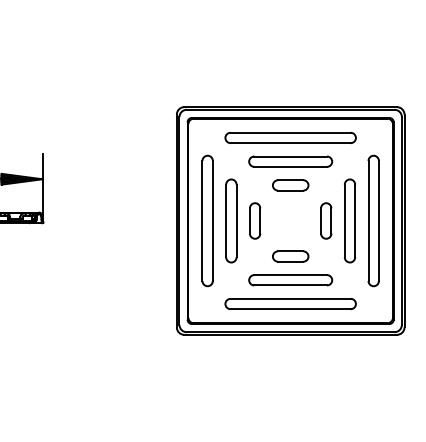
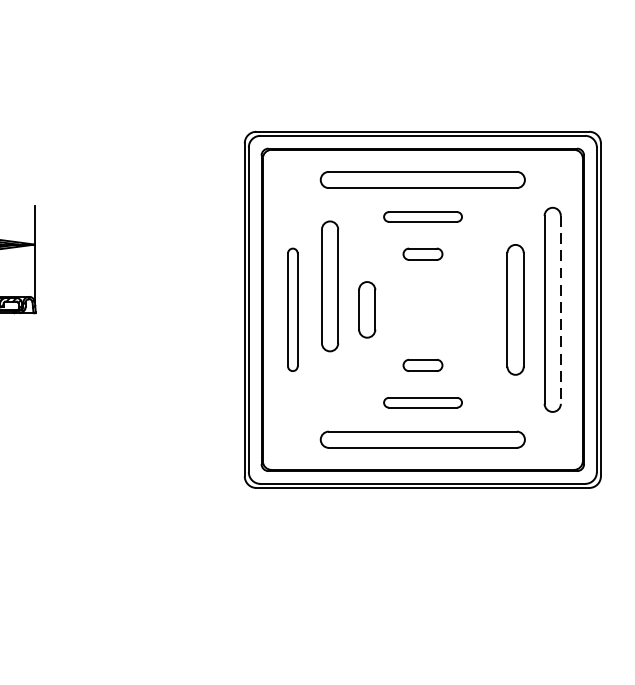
part: (290, 161) -> (422, 216), size x0.6
part: (290, 185) -> (422, 254), size x0.7
part: (207, 220) -> (292, 309), size x0.6
part: (231, 220) -> (330, 285), moved
part: (326, 220) -> (478, 309), removed
line: (378, 221) -> (560, 310), solid -> dashed
part: (290, 256) -> (422, 365), size x0.7
part: (290, 280) -> (422, 402), size x0.6

